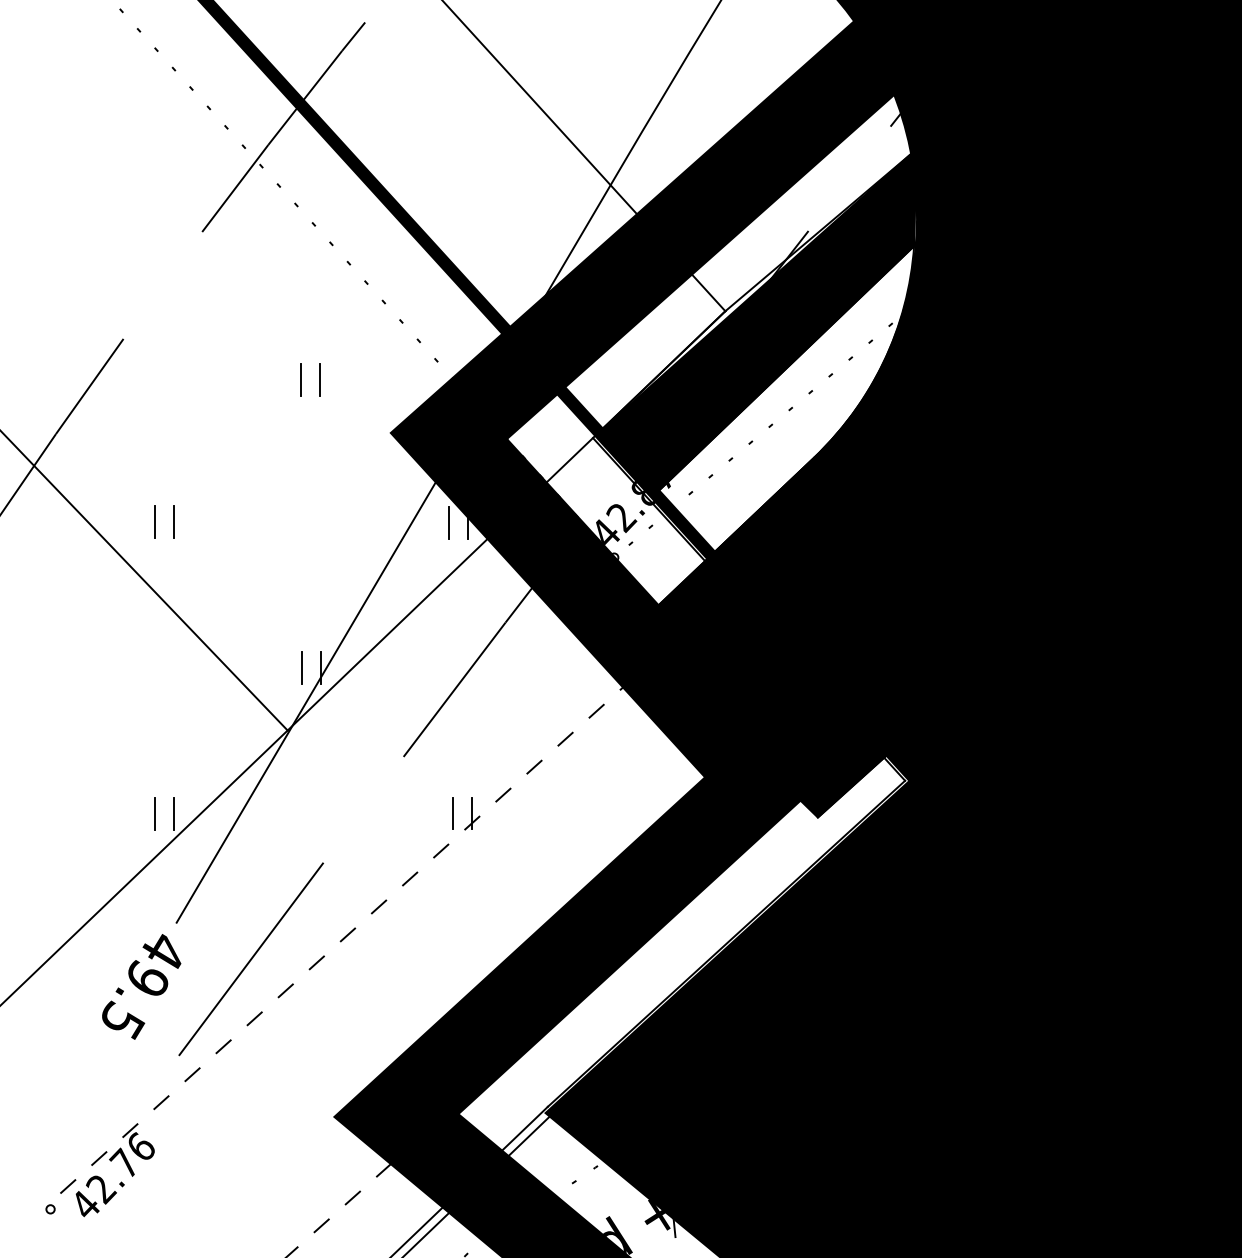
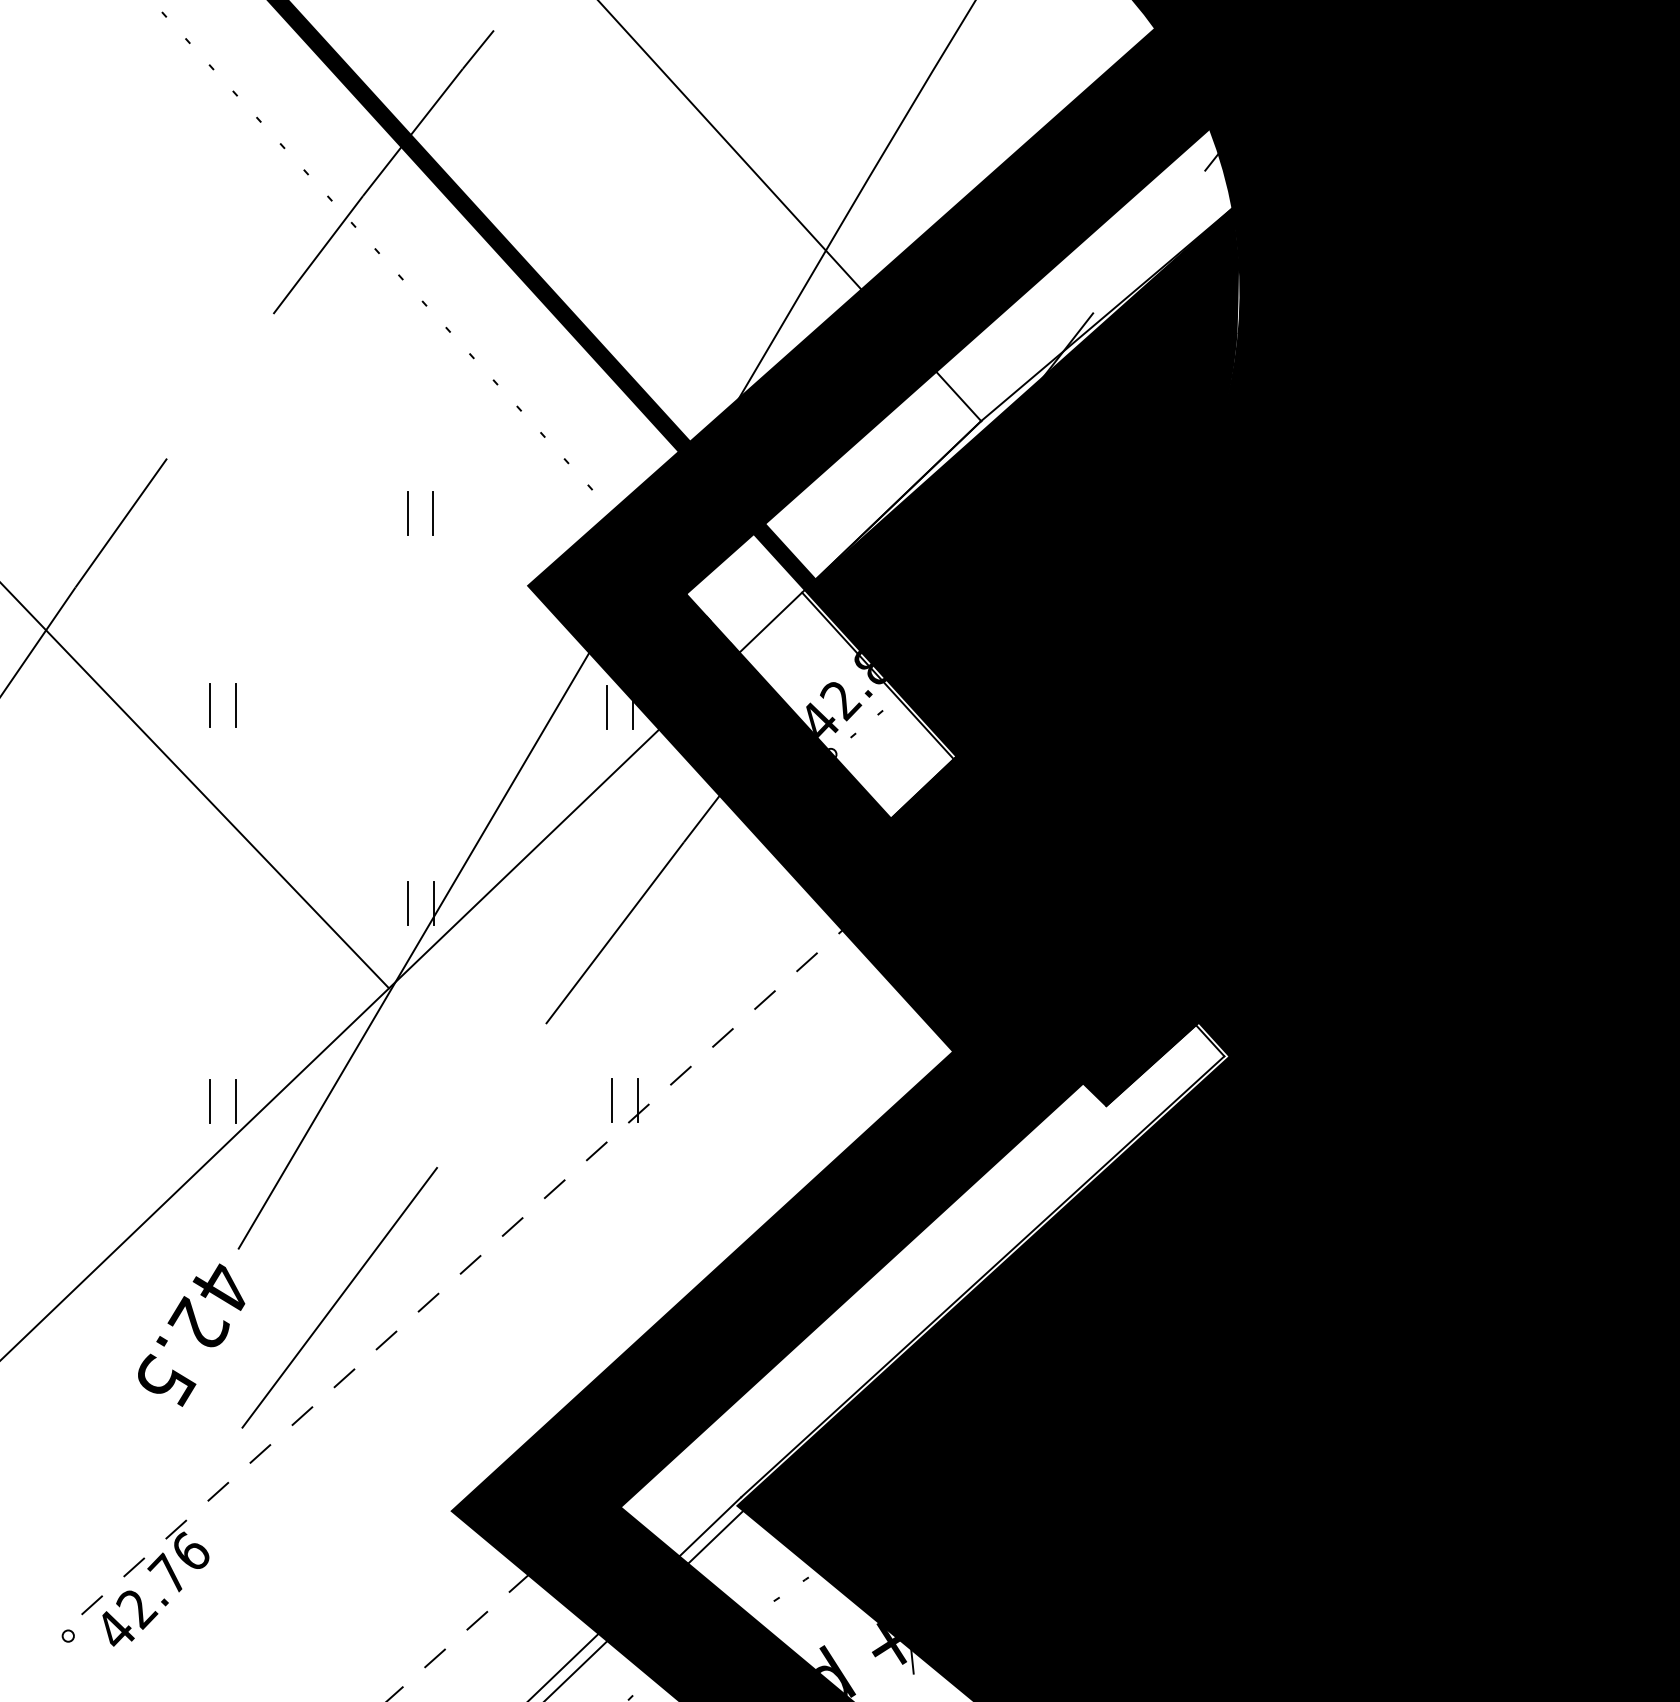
fill: (784, 400) -> (1061, 542), added
text: (146, 976) -> (198, 1321), 49.5 -> 42.5

